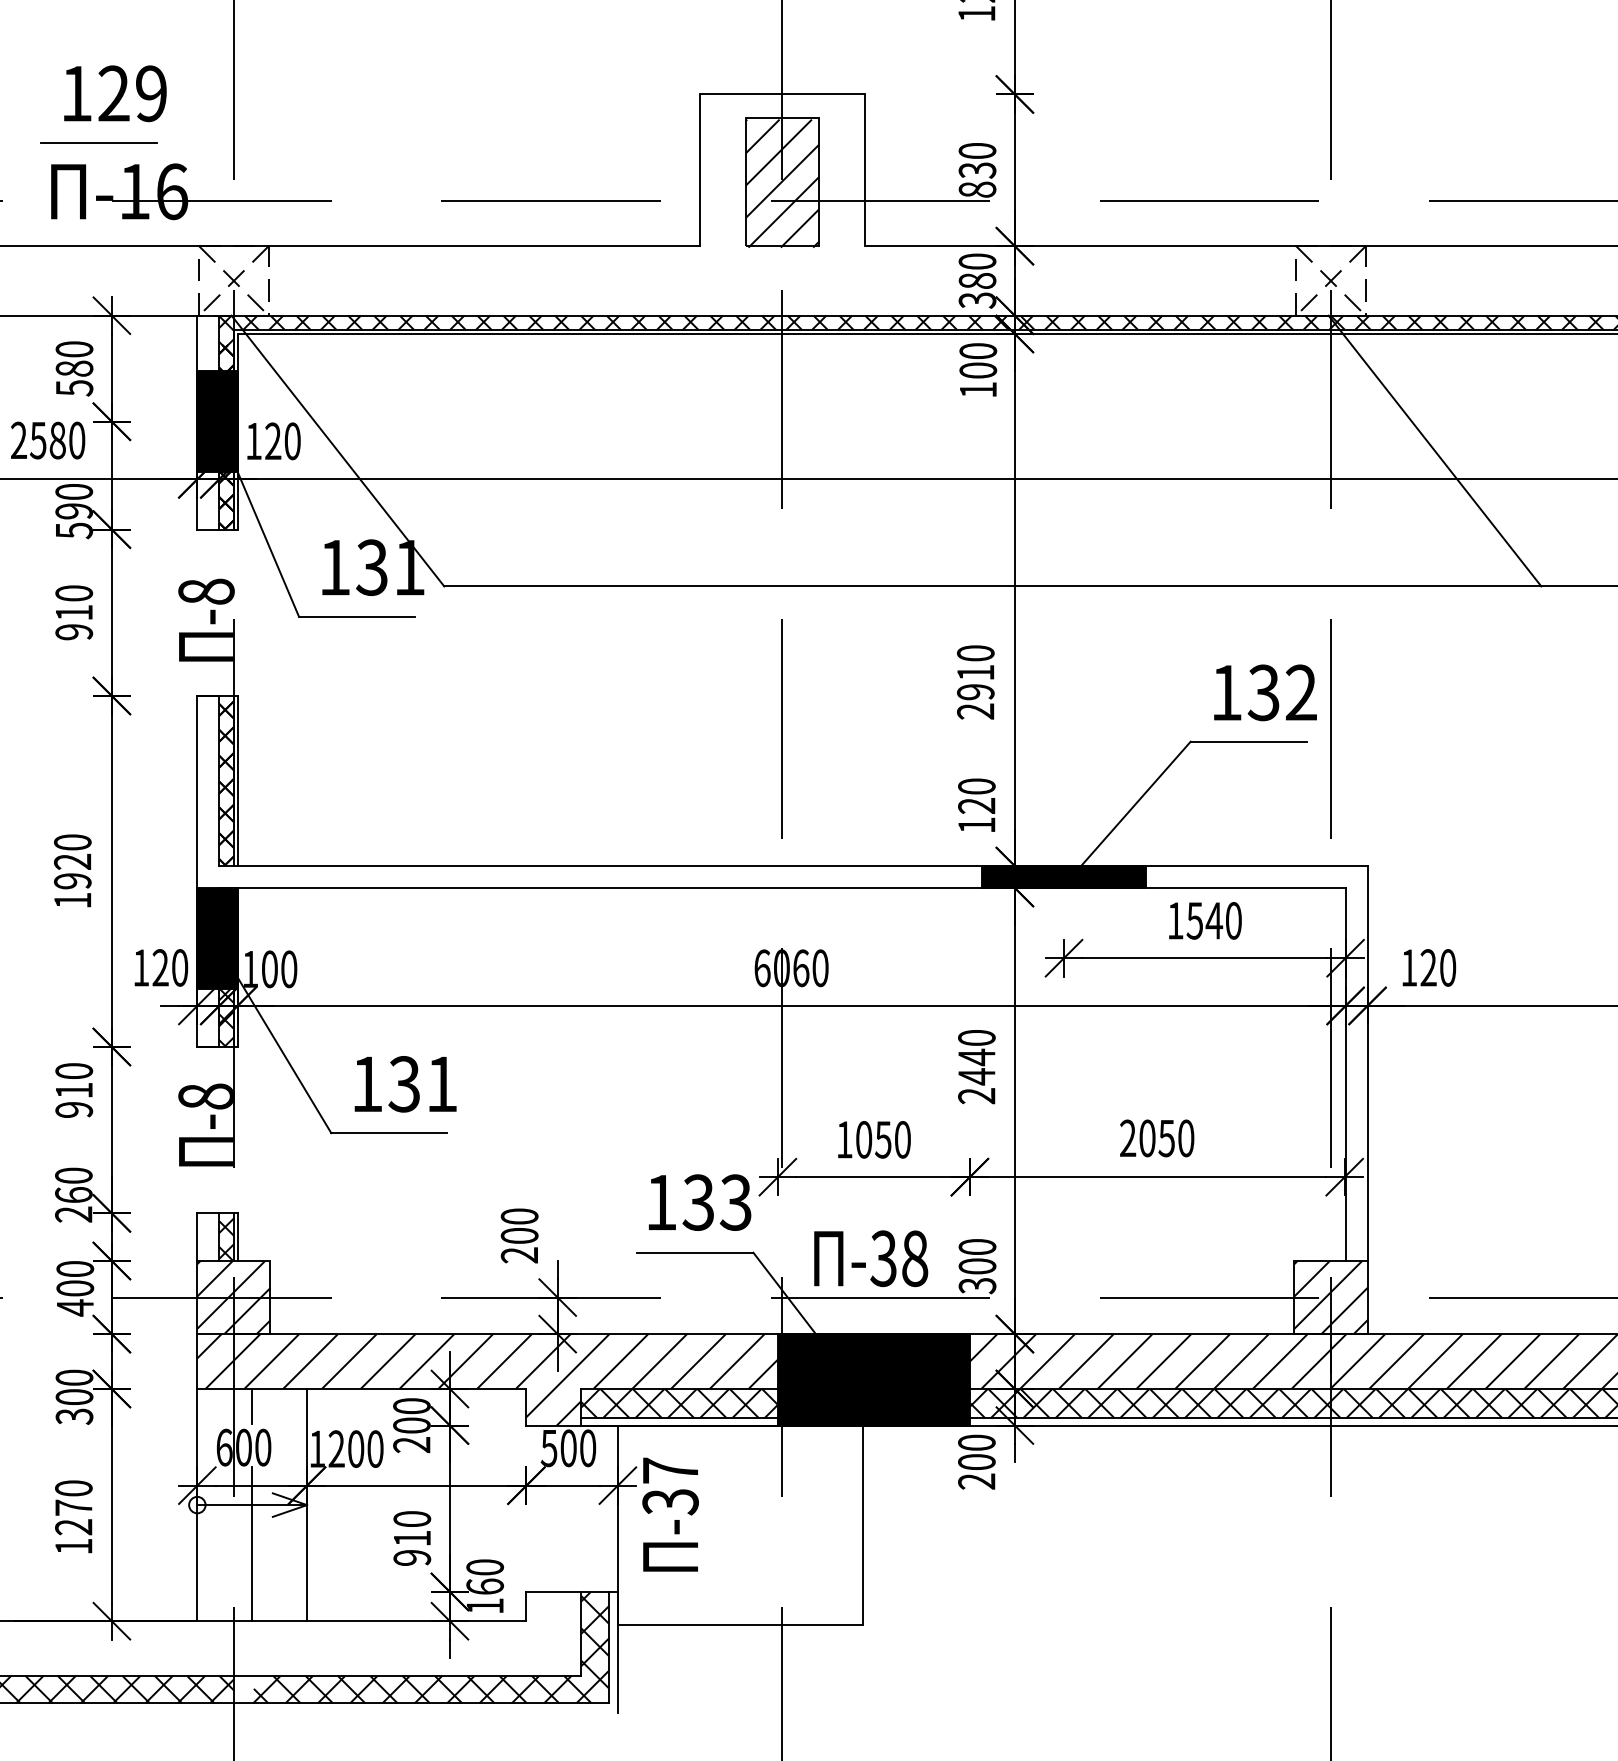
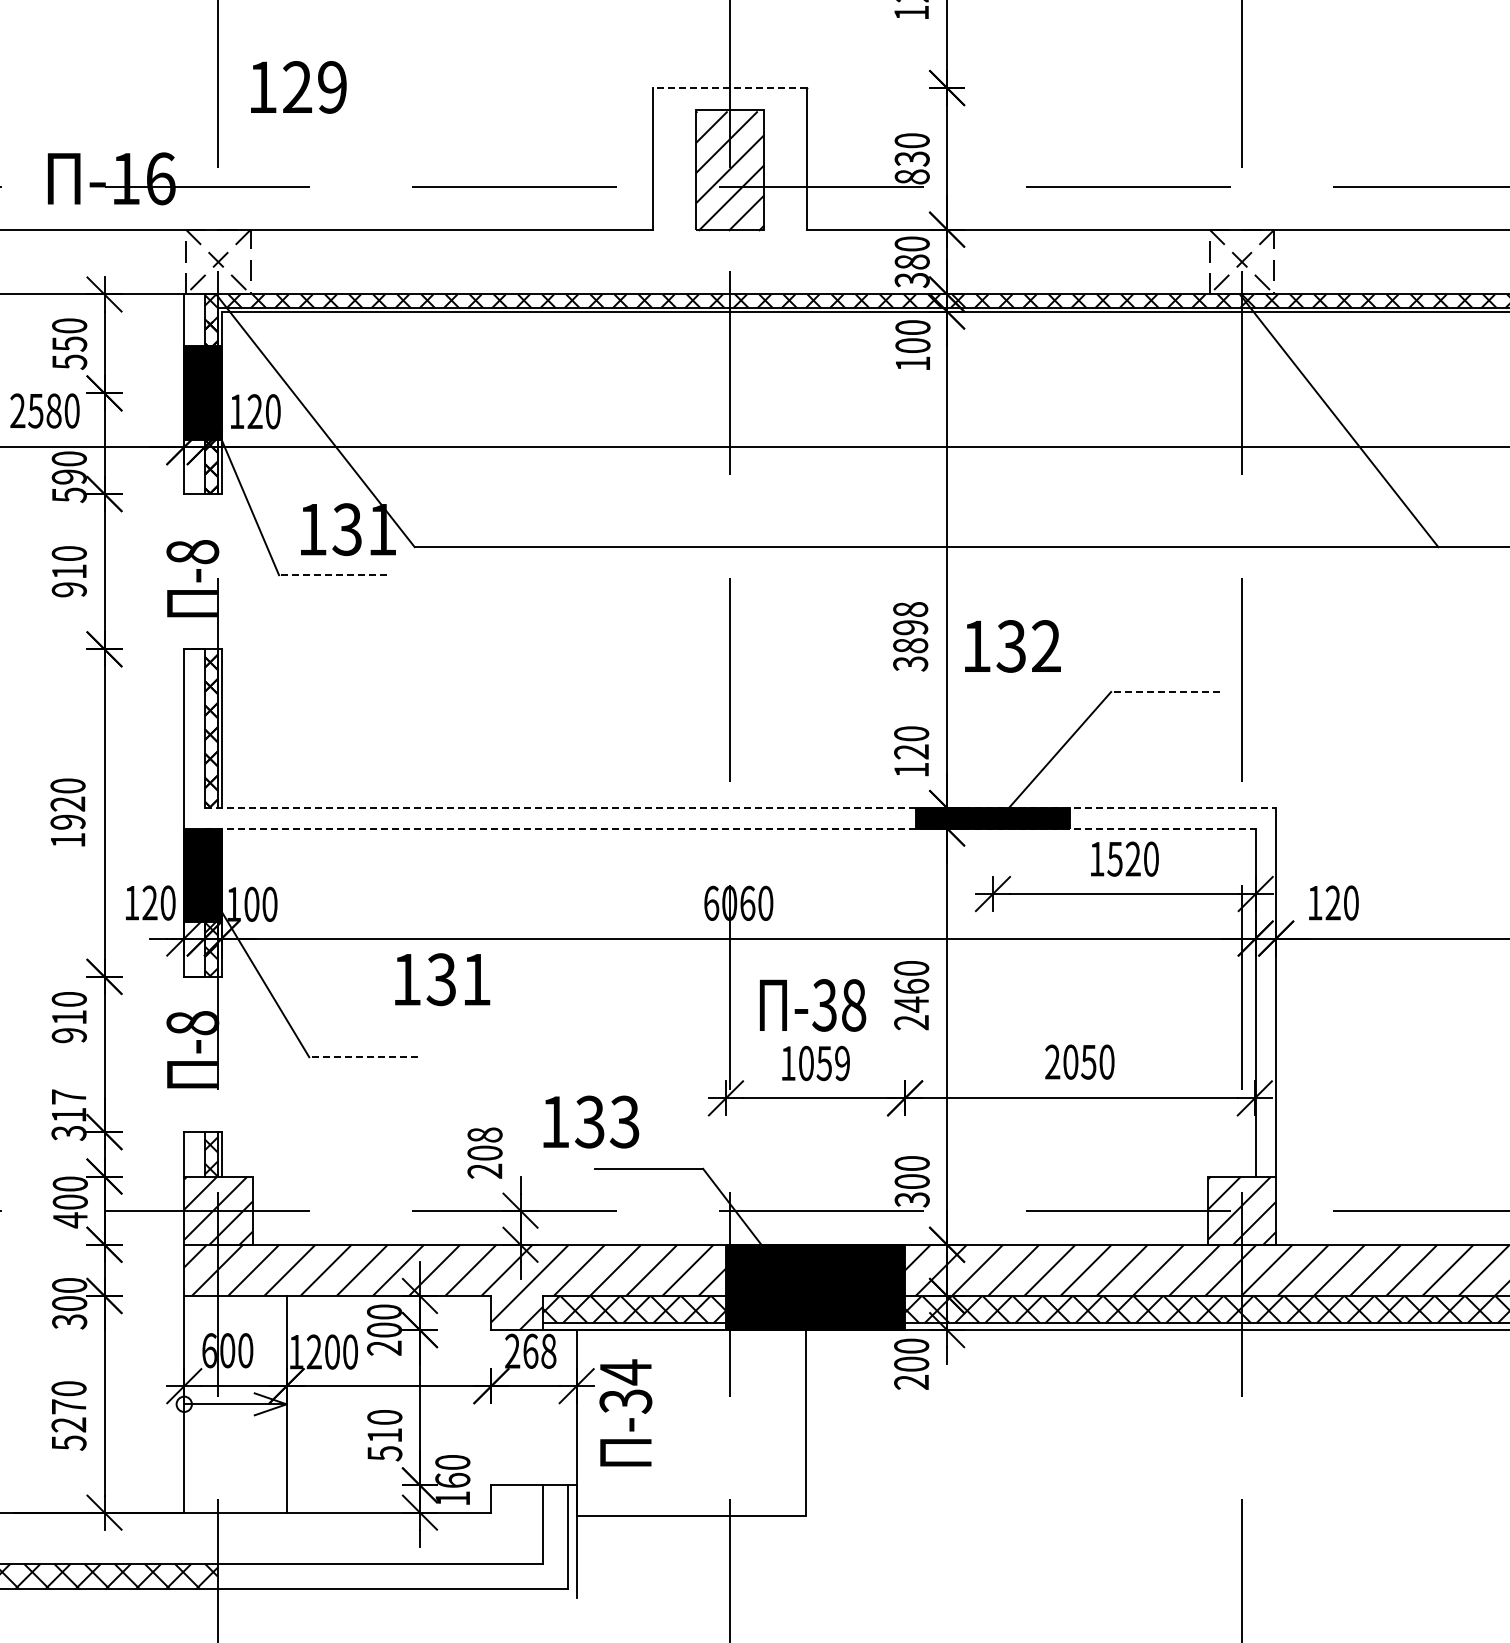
text: (115, 93) -> (298, 87), moved
line: (782, 94) -> (730, 88), solid -> dashed
line: (98, 142) -> (92, 132), removed
text: (74, 368) -> (69, 343), 580 -> 550
line: (356, 616) -> (332, 575), solid -> dashed
text: (975, 682) -> (910, 636), 2910 -> 3898
text: (1265, 692) -> (1012, 646), moved
line: (1247, 742) -> (1164, 692), solid -> dashed
line: (793, 866) -> (740, 808), solid -> dashed
line: (782, 888) -> (730, 828), solid -> dashed
text: (1214, 920) -> (1133, 858), 1540 -> 1520
text: (976, 1057) -> (911, 986), 2440 -> 2460
text: (405, 1084) -> (442, 979), moved
line: (388, 1133) -> (362, 1057), solid -> dashed
text: (902, 1139) -> (842, 1063), 1050 -> 1059
text: (73, 1194) -> (68, 1114), 260 -> 317
text: (700, 1202) -> (591, 1121), moved
text: (519, 1215) -> (484, 1134), 200 -> 208
text: (871, 1258) -> (813, 1005), moved
line: (252, 1405) -> (235, 1311), removed
text: (568, 1447) -> (530, 1350), 500 -> 268
text: (670, 1471) -> (625, 1372), -37 -> -34
line: (252, 1543) -> (235, 1440), removed
text: (74, 1546) -> (69, 1442), 1270 -> 5270
text: (411, 1557) -> (384, 1453), 910 -> 510
hatch: (422, 1647) -> (394, 1537), removed

